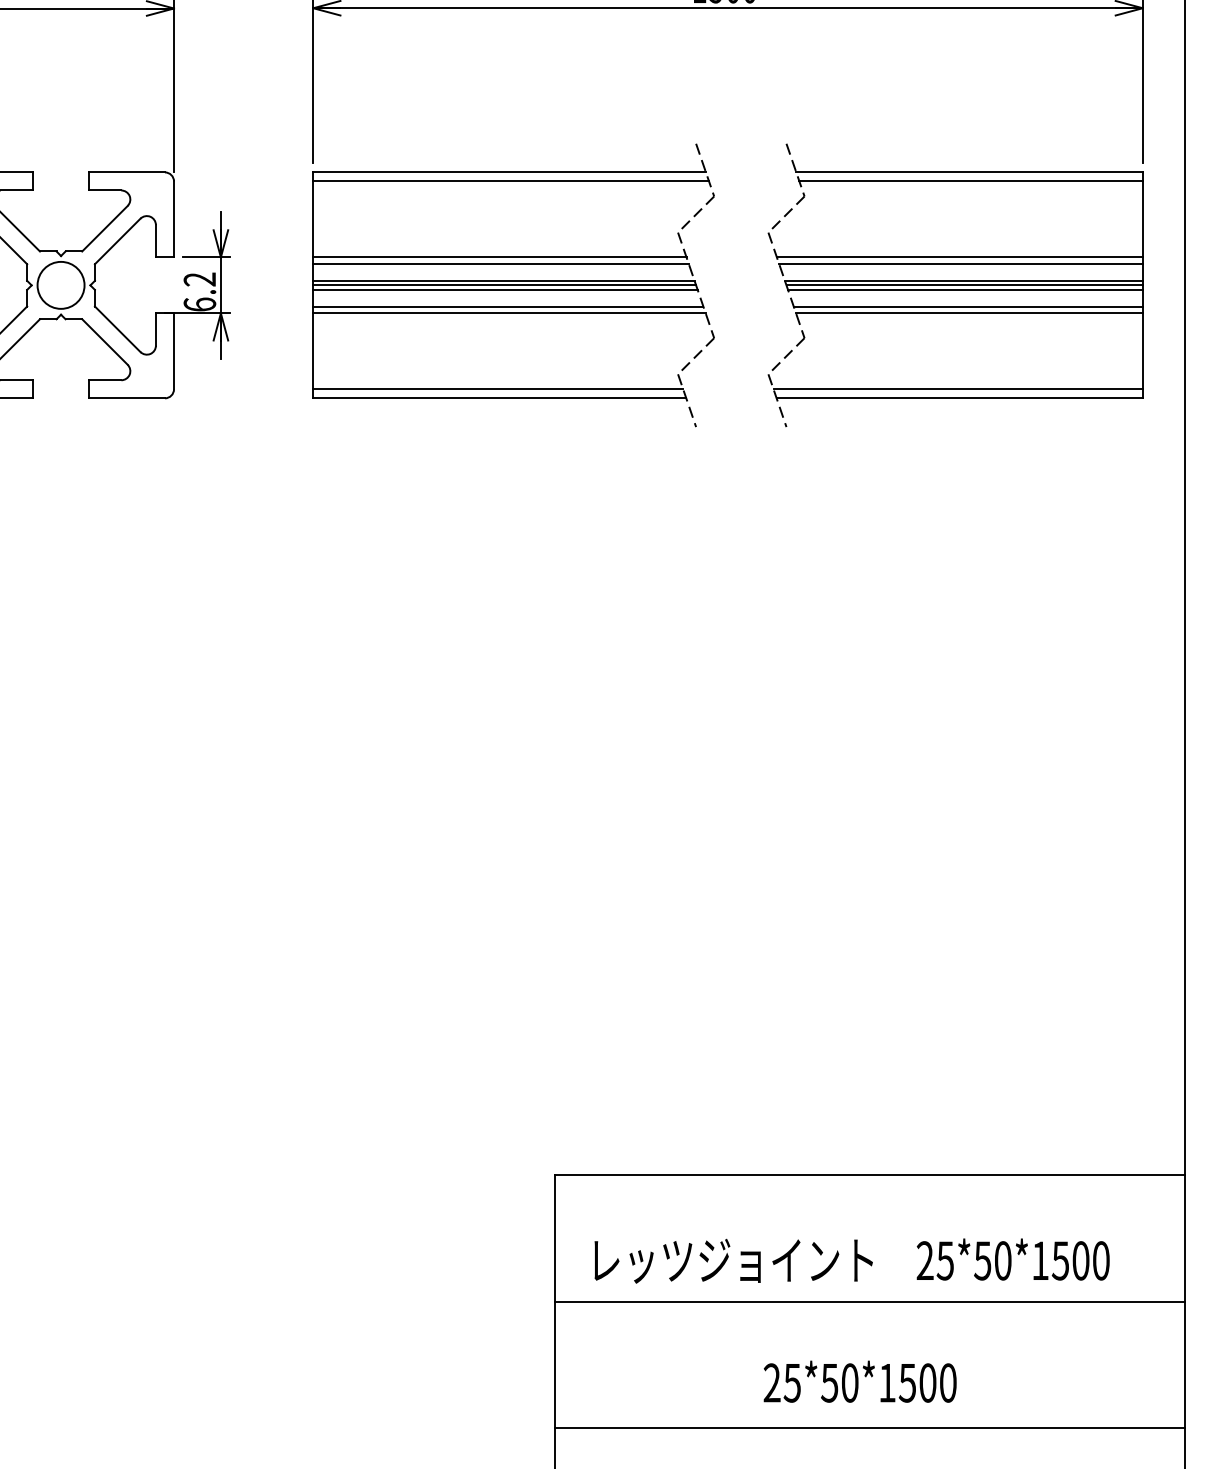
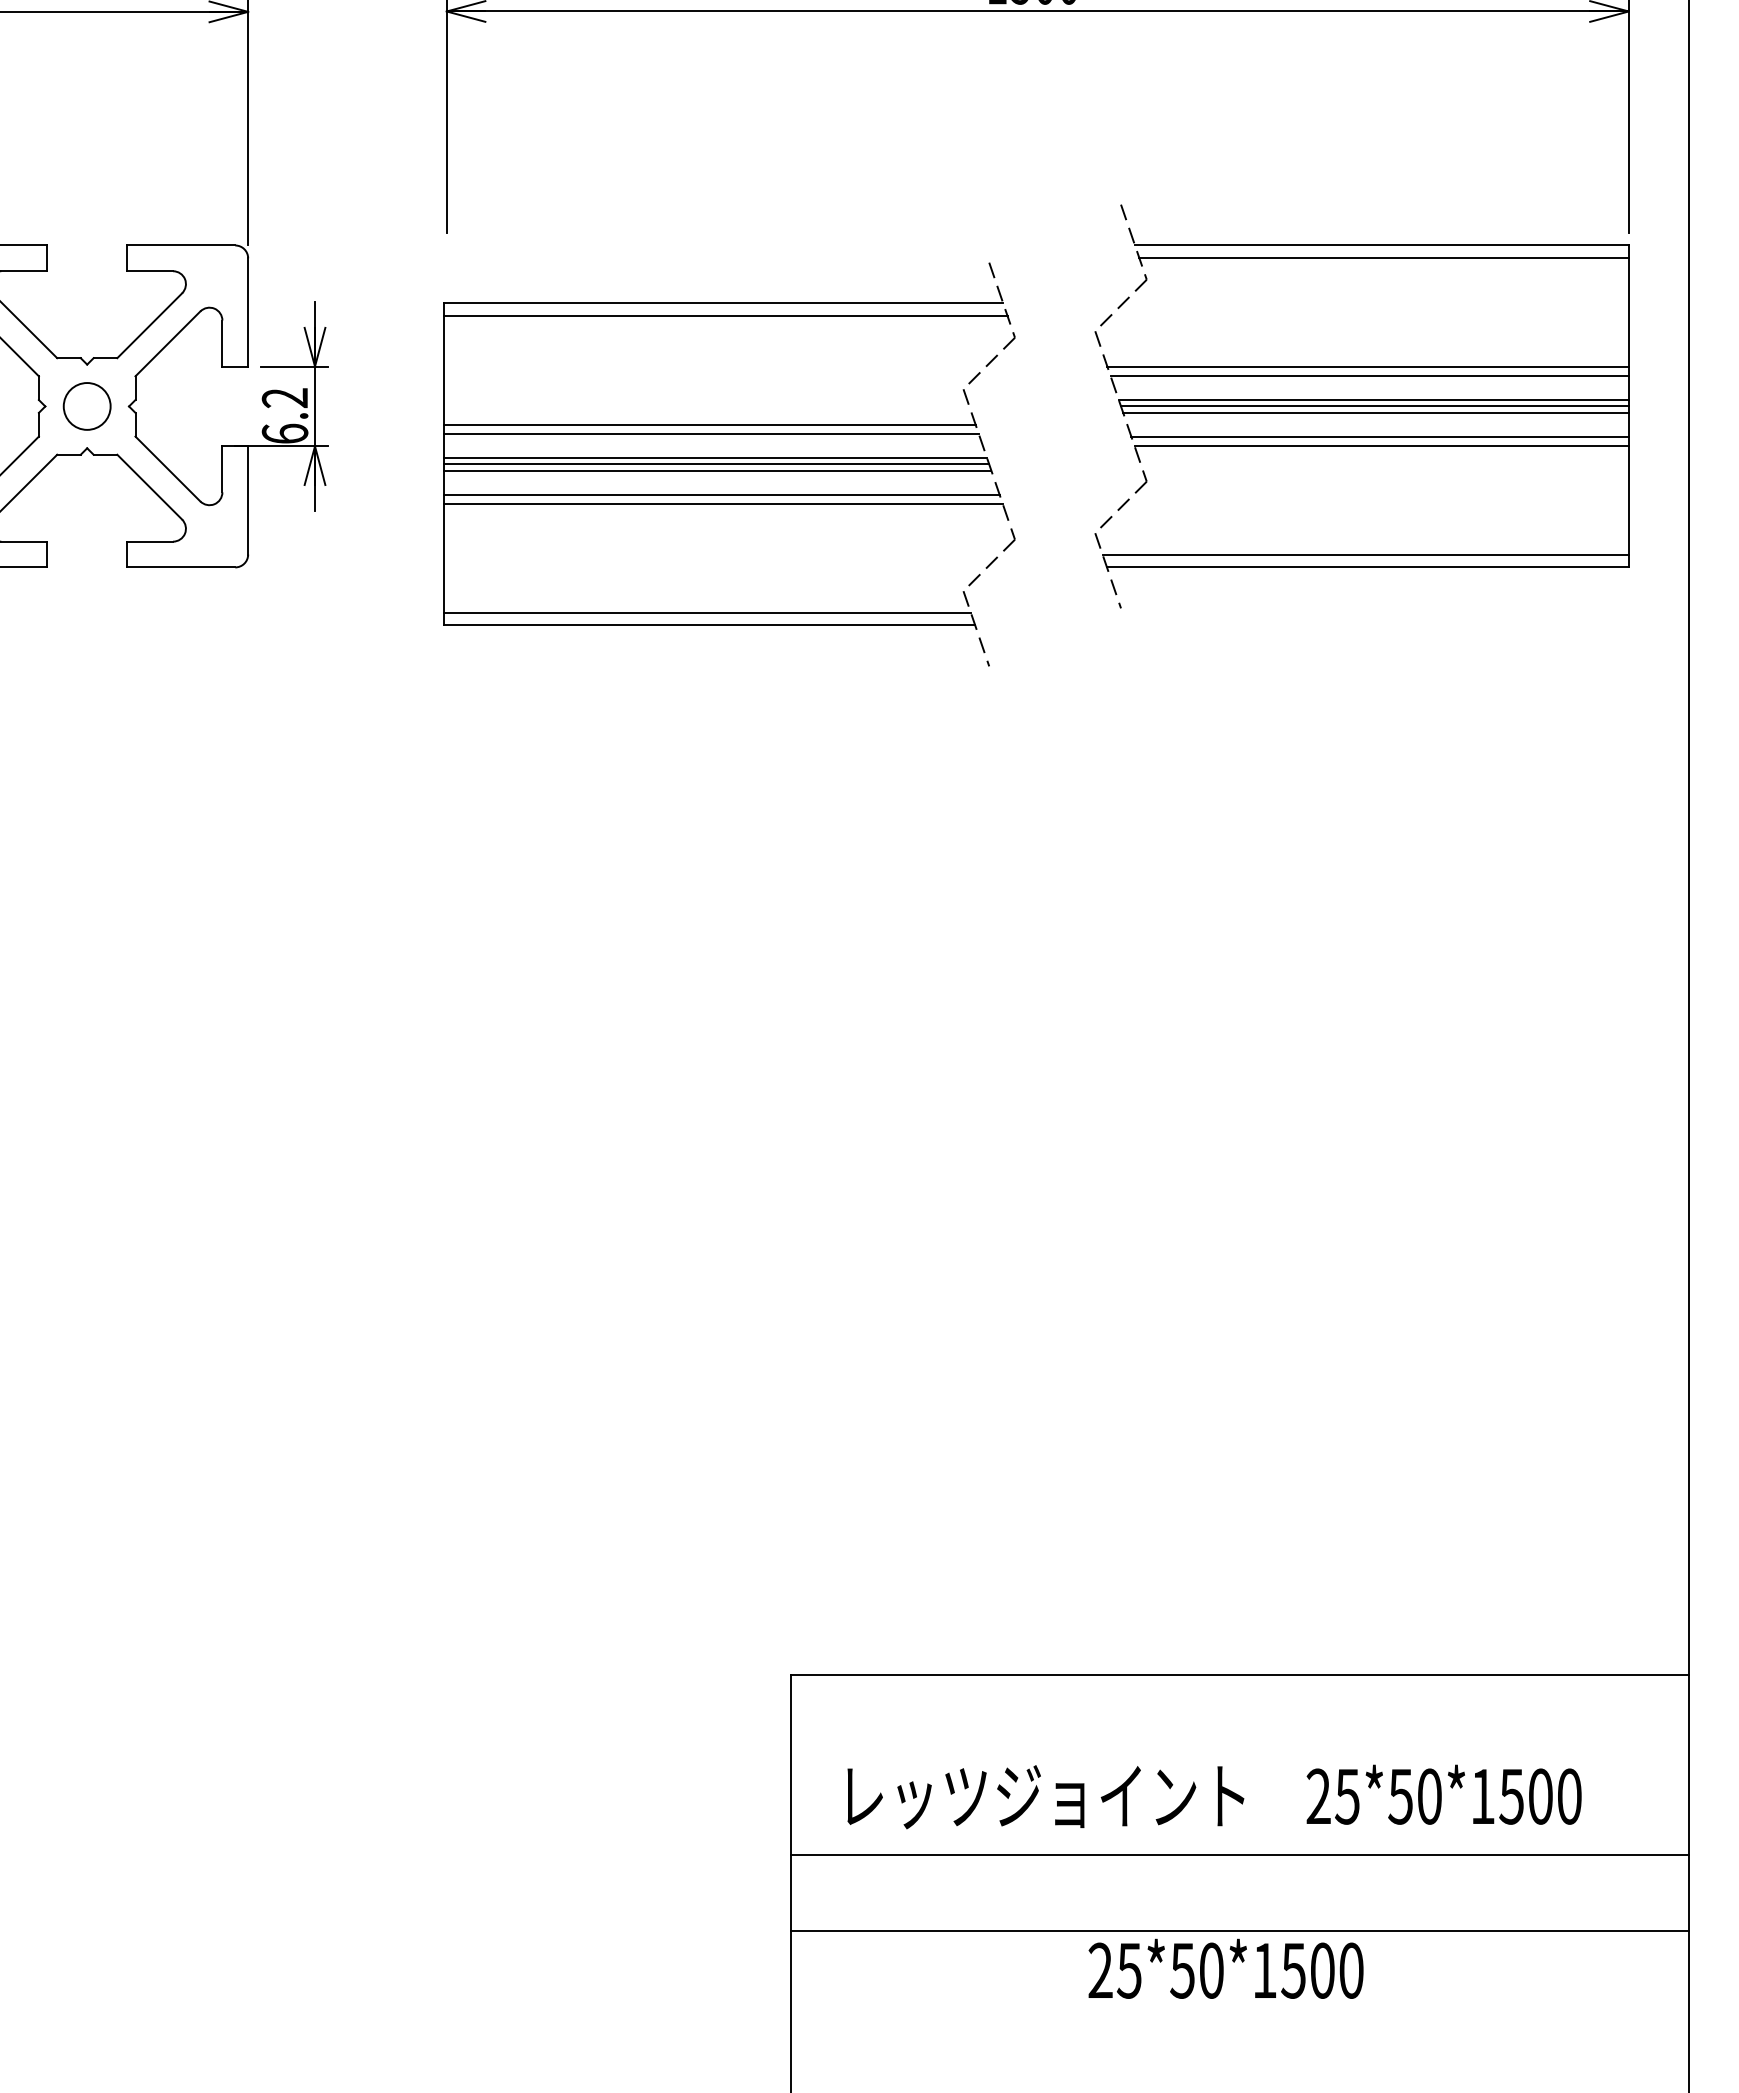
circle: (60, 284) -> (86, 405), size x0.7
part: (513, 285) -> (729, 464), moved
line: (870, 1428) -> (1240, 1931), moved

